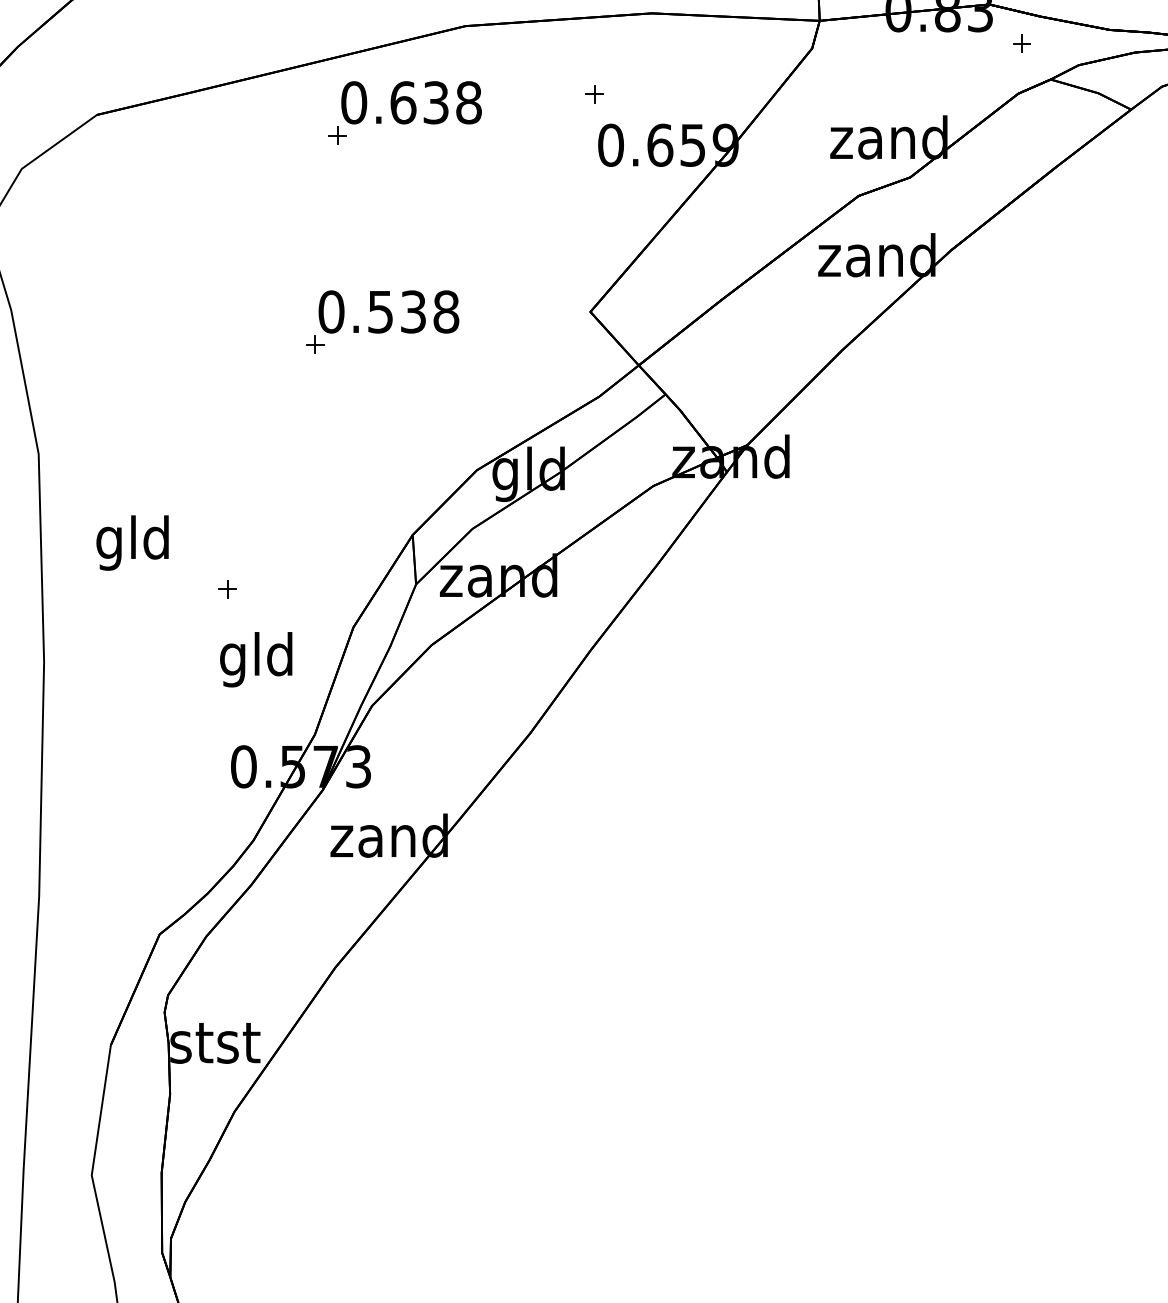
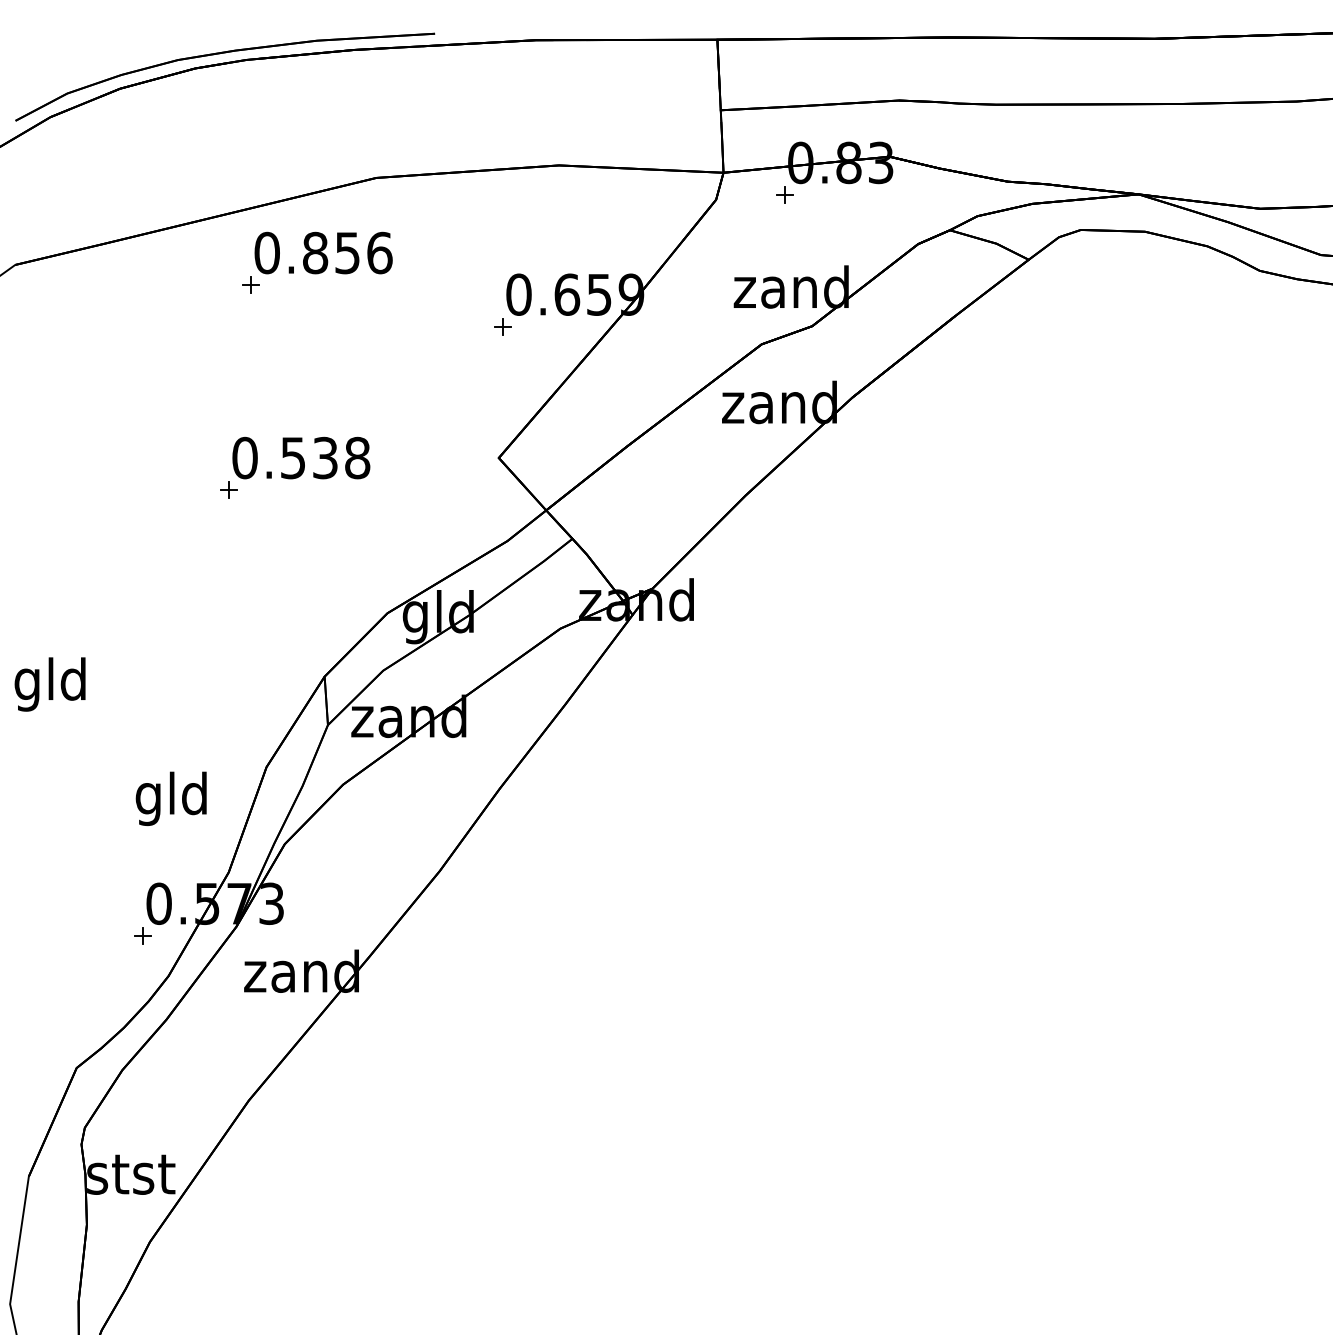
part: (1021, 43) -> (784, 194), moved
part: (594, 94) -> (502, 326), moved
text: (436, 102) -> (347, 252), 0.638 -> 0.856
part: (226, 588) -> (142, 935), moved

